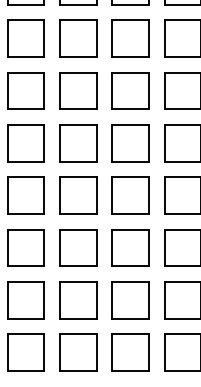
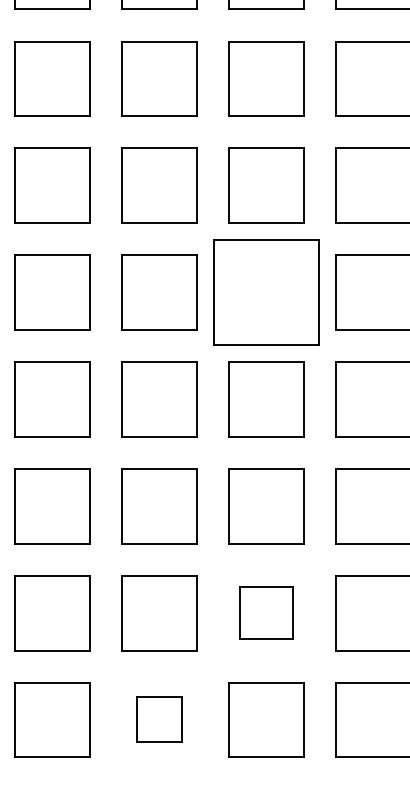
part: (130, 143) -> (266, 292), size x1.4
part: (130, 300) -> (266, 613), size x0.7
part: (78, 352) -> (160, 719), size x0.6

